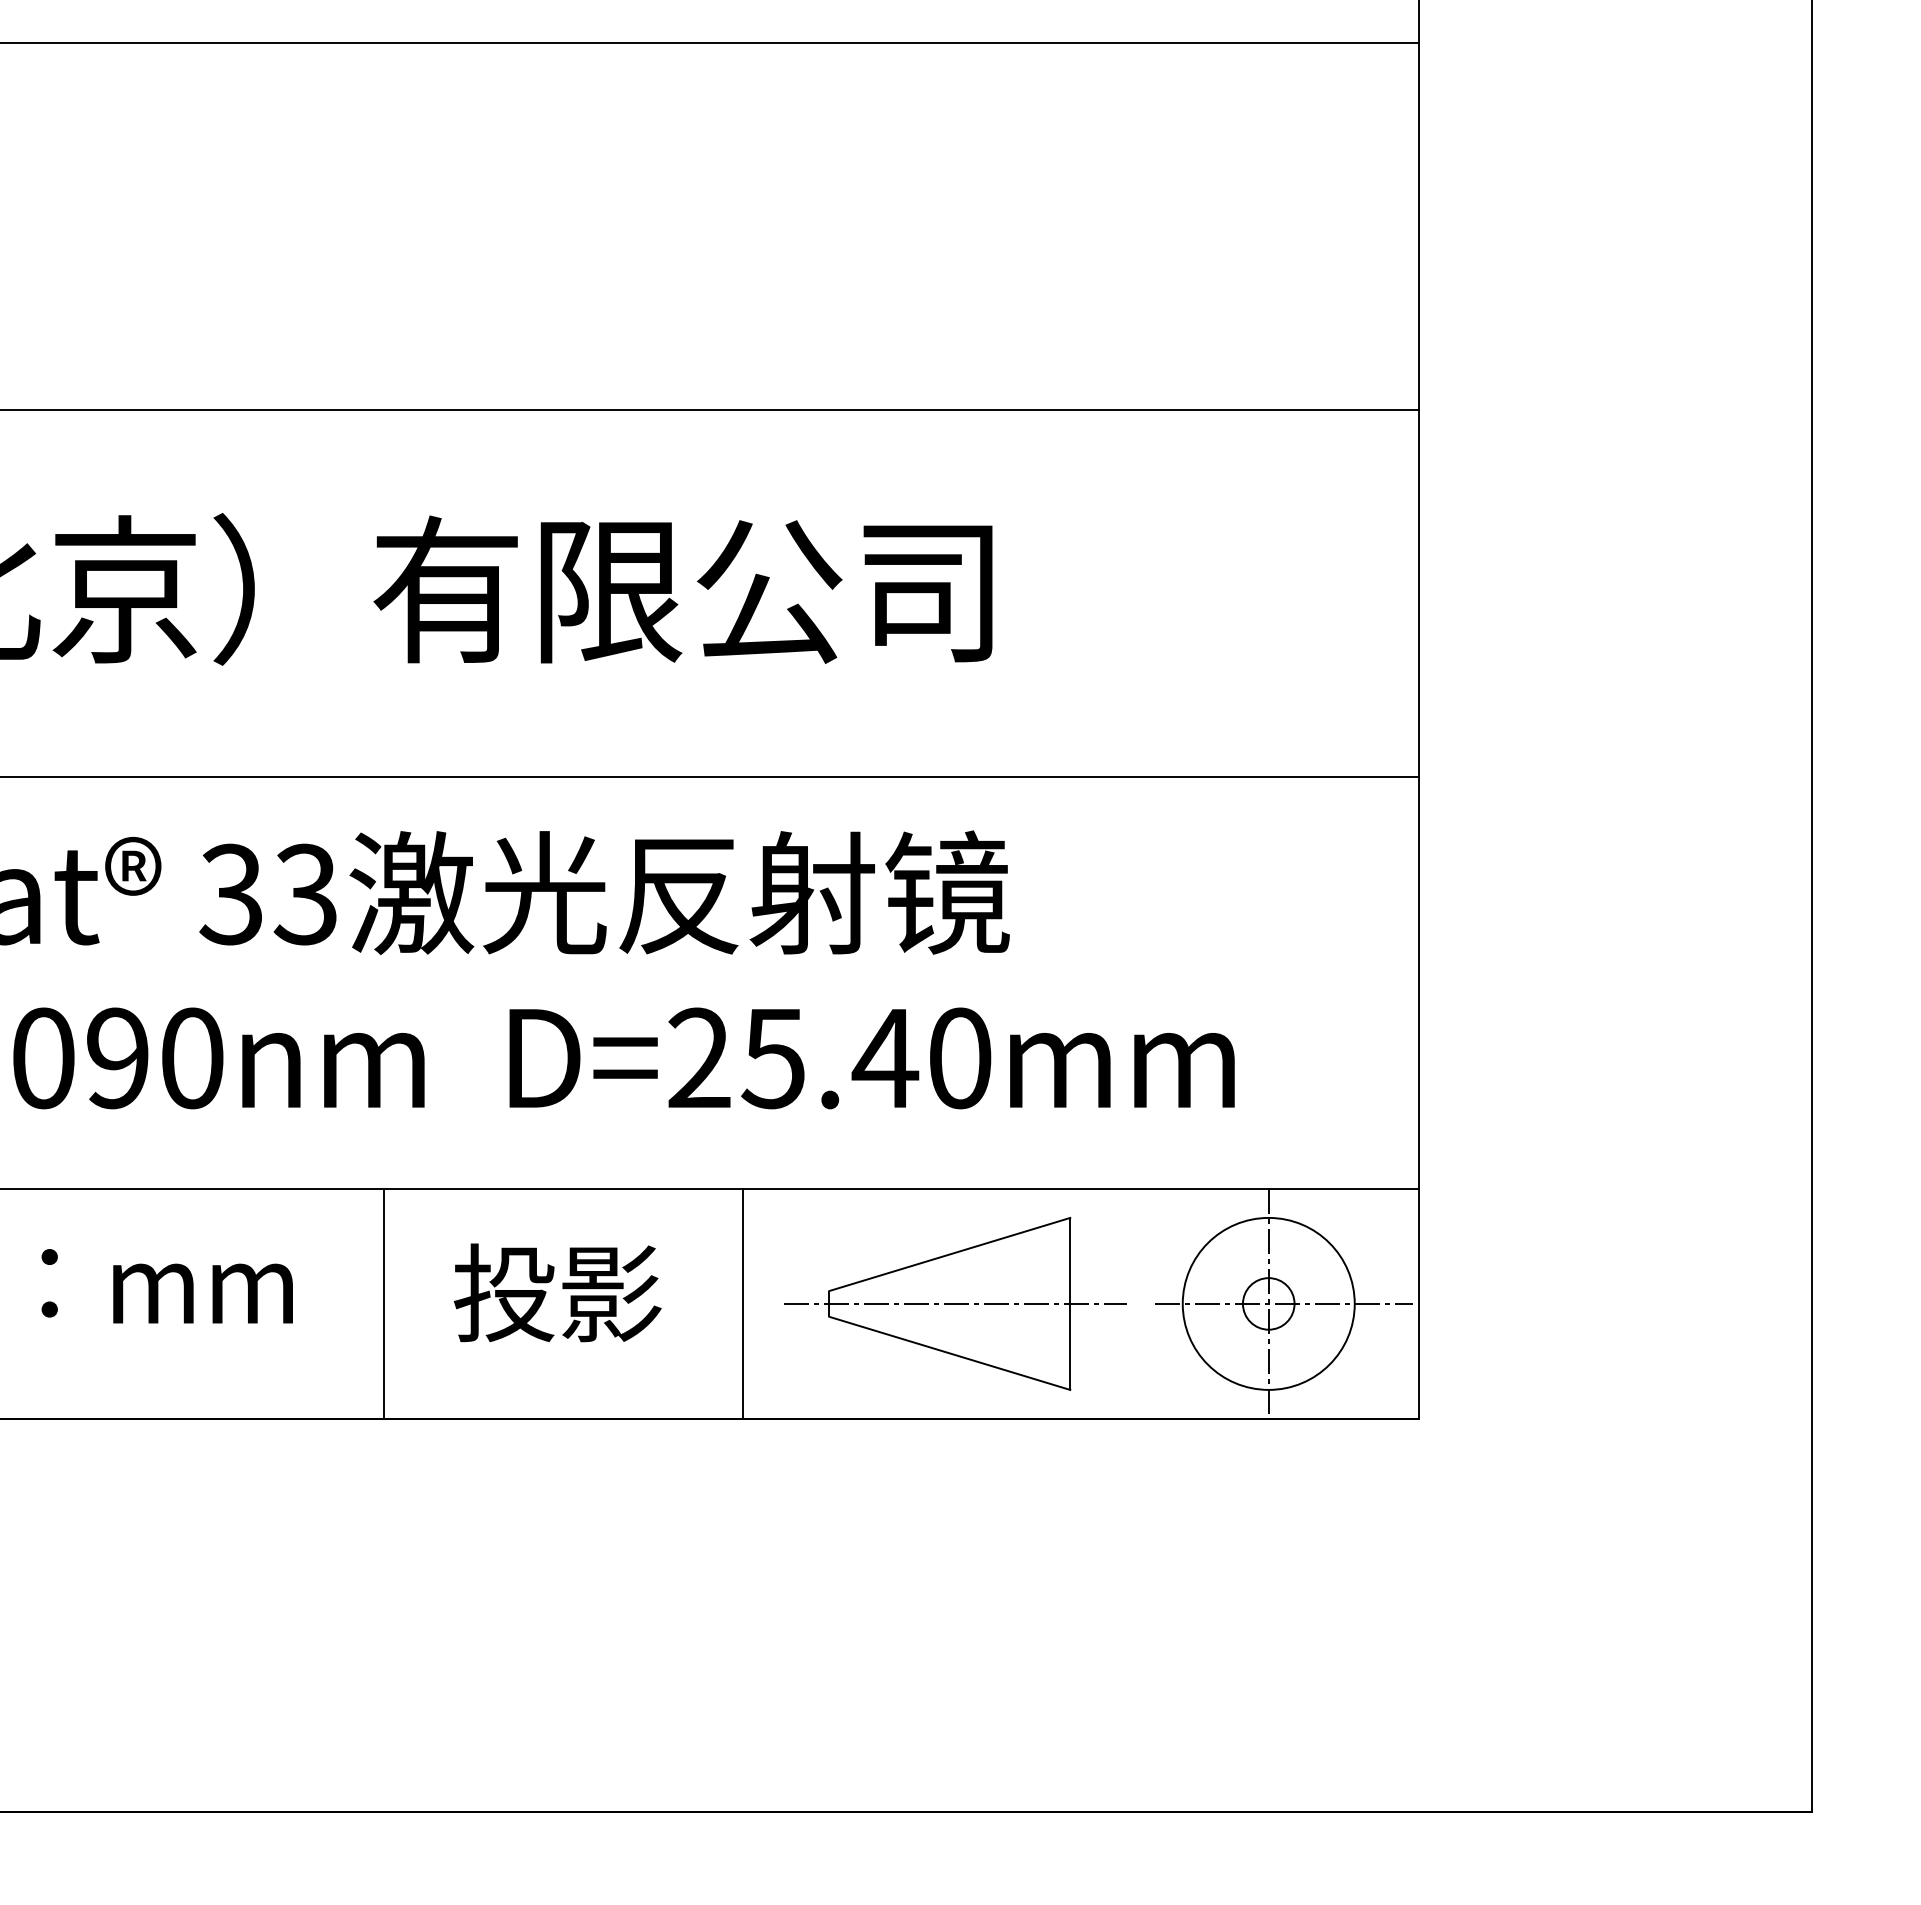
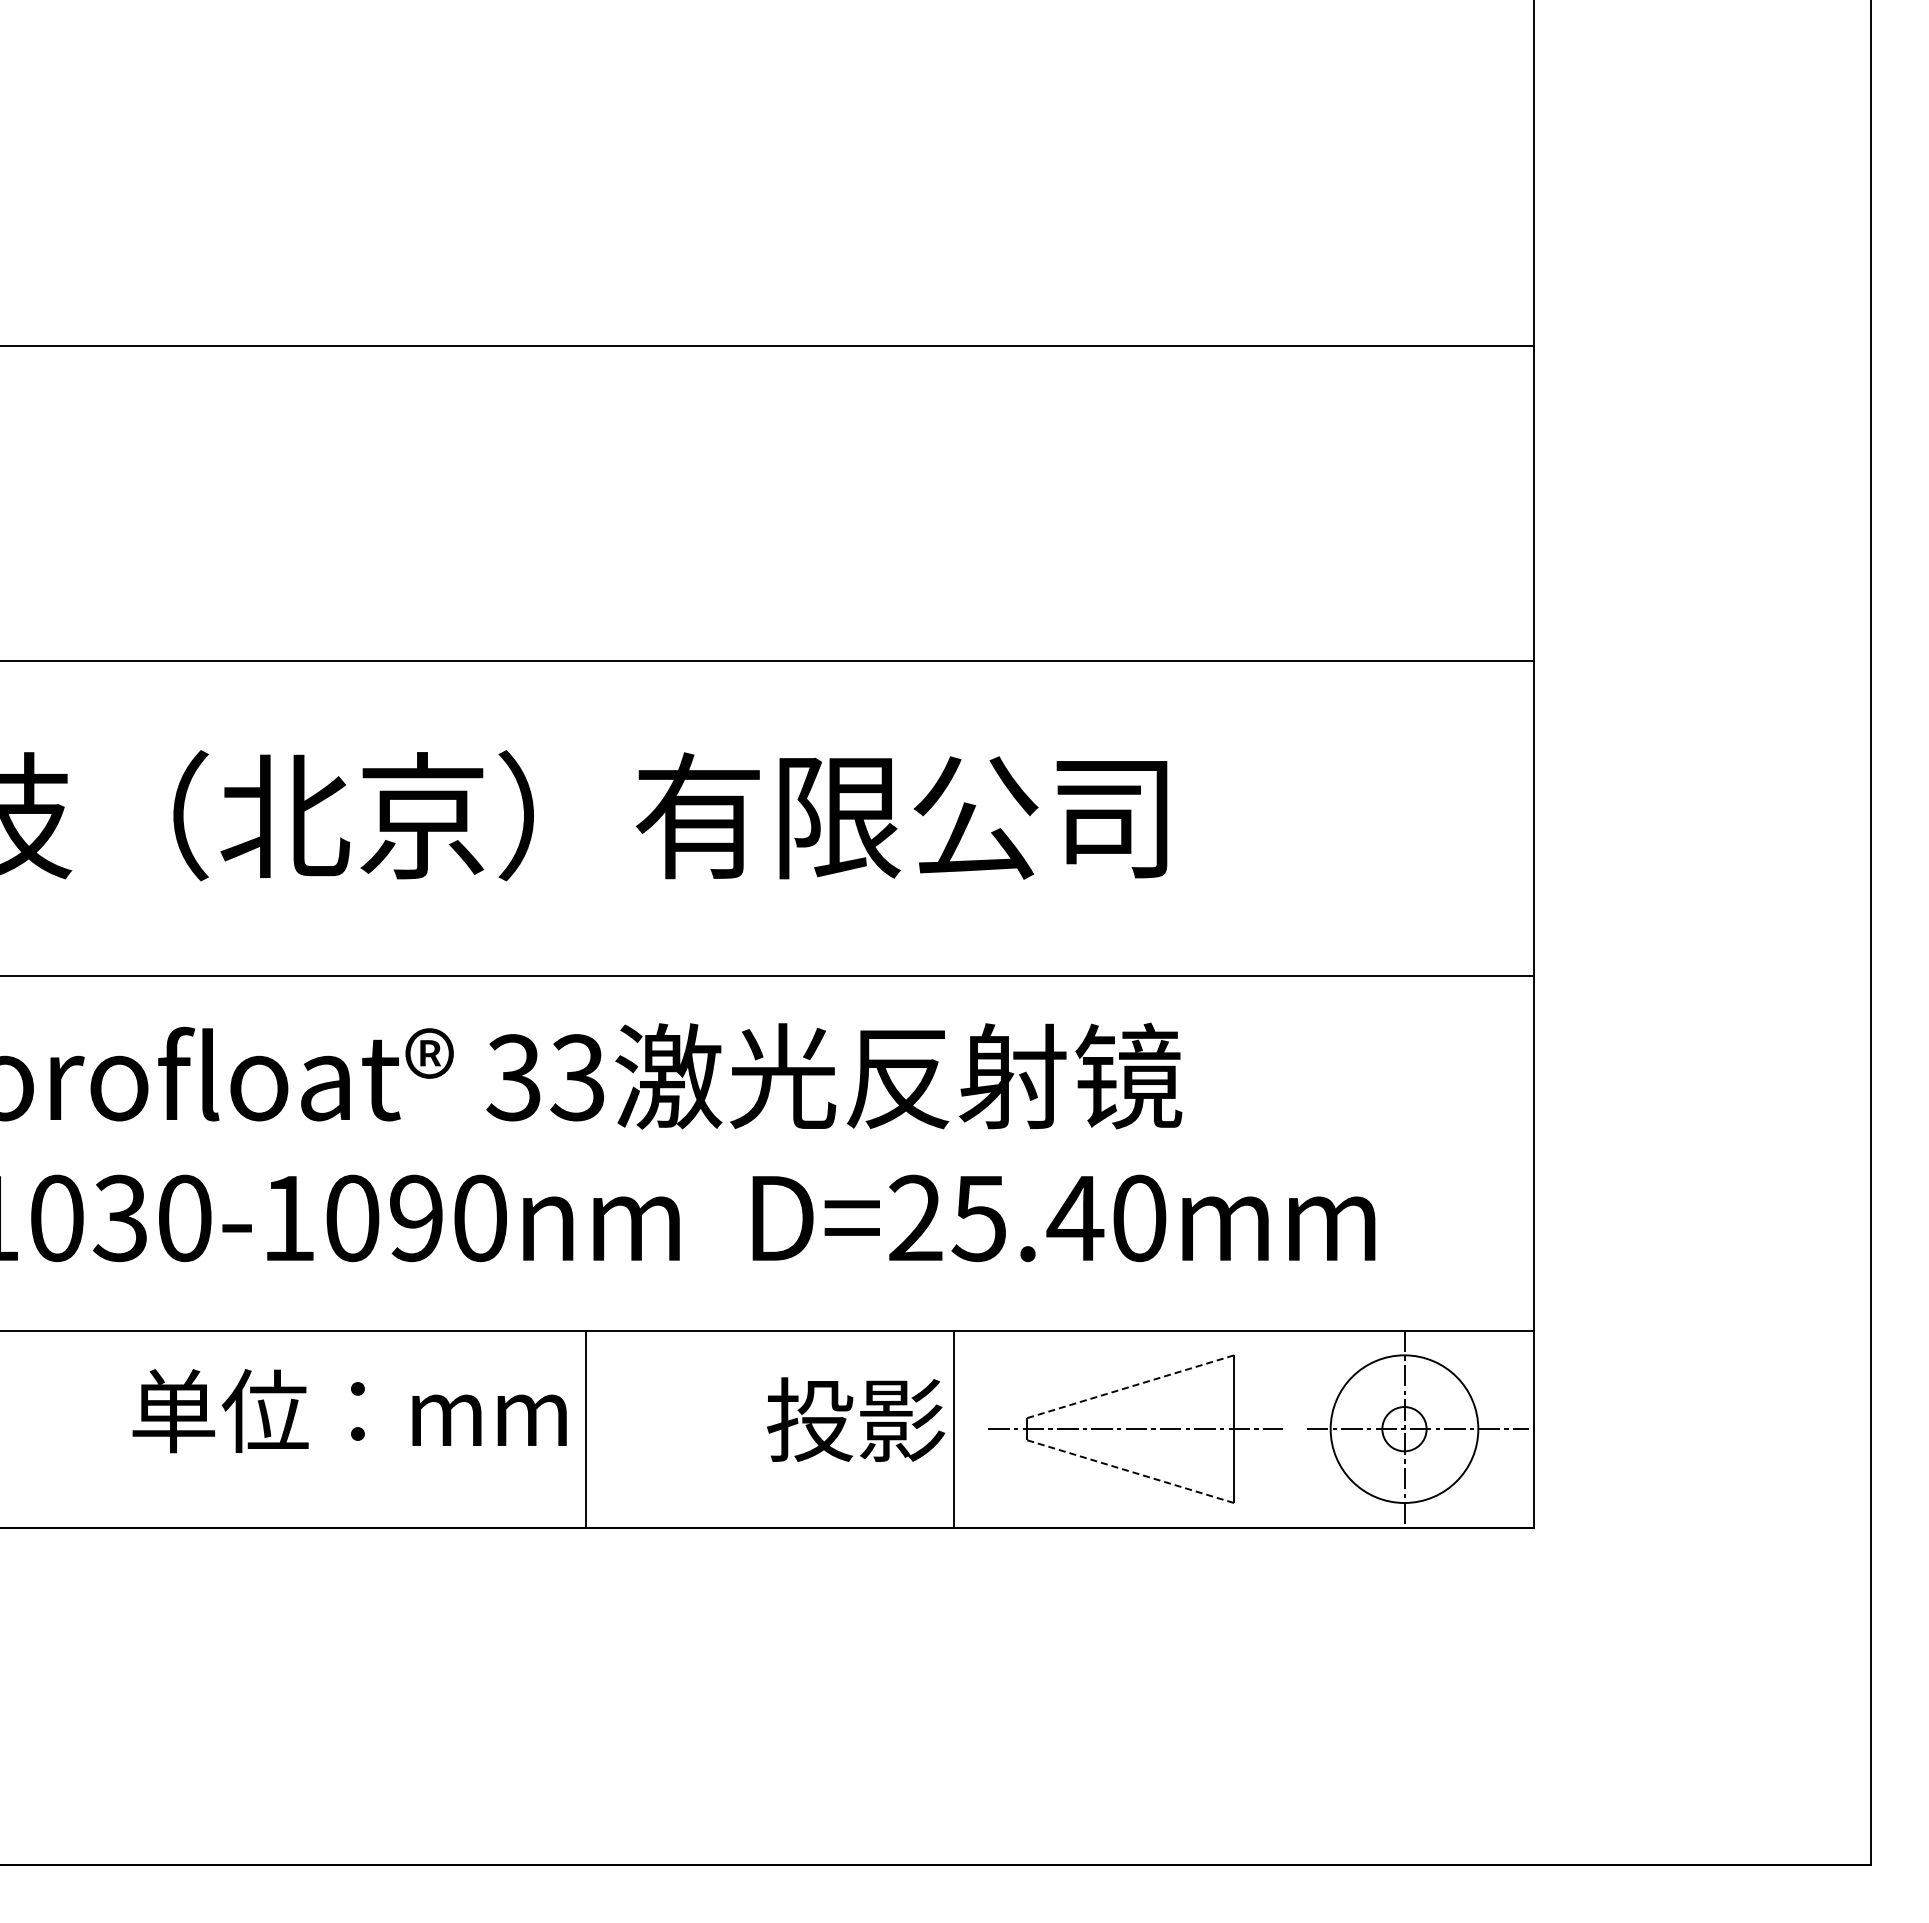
line: (950, 1254) -> (1131, 1386), solid -> dashed
text: (558, 1292) -> (856, 1419), moved
line: (384, 1303) -> (586, 1428), moved
line: (950, 1353) -> (1131, 1471), solid -> dashed

